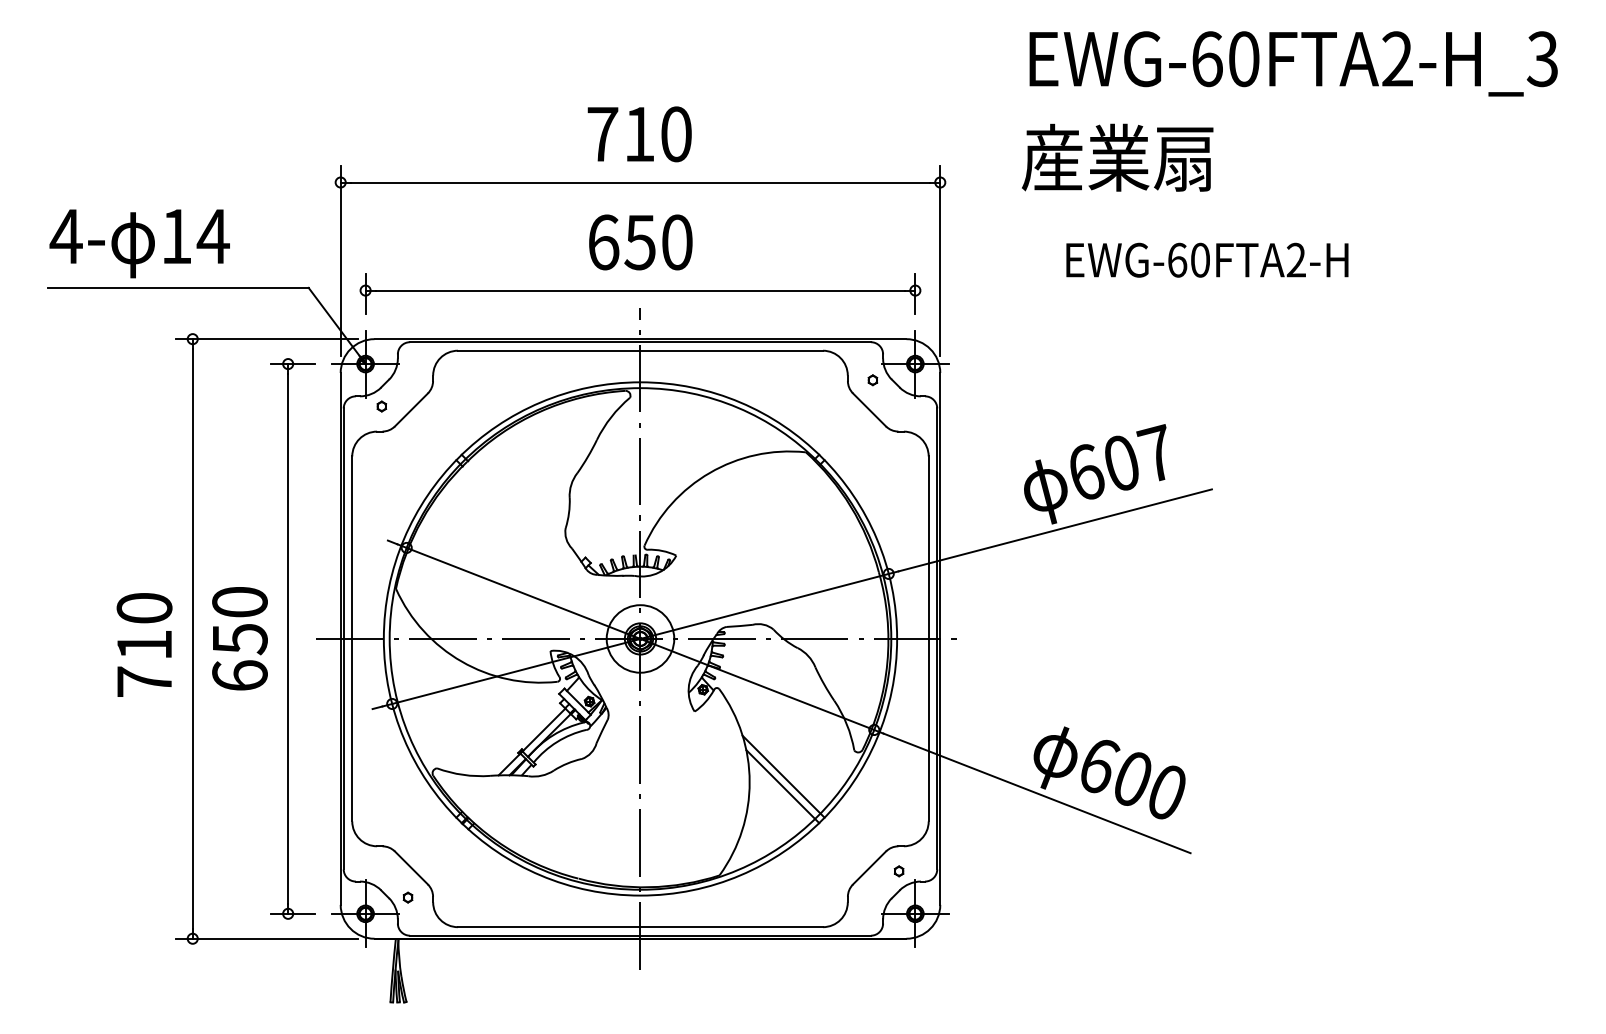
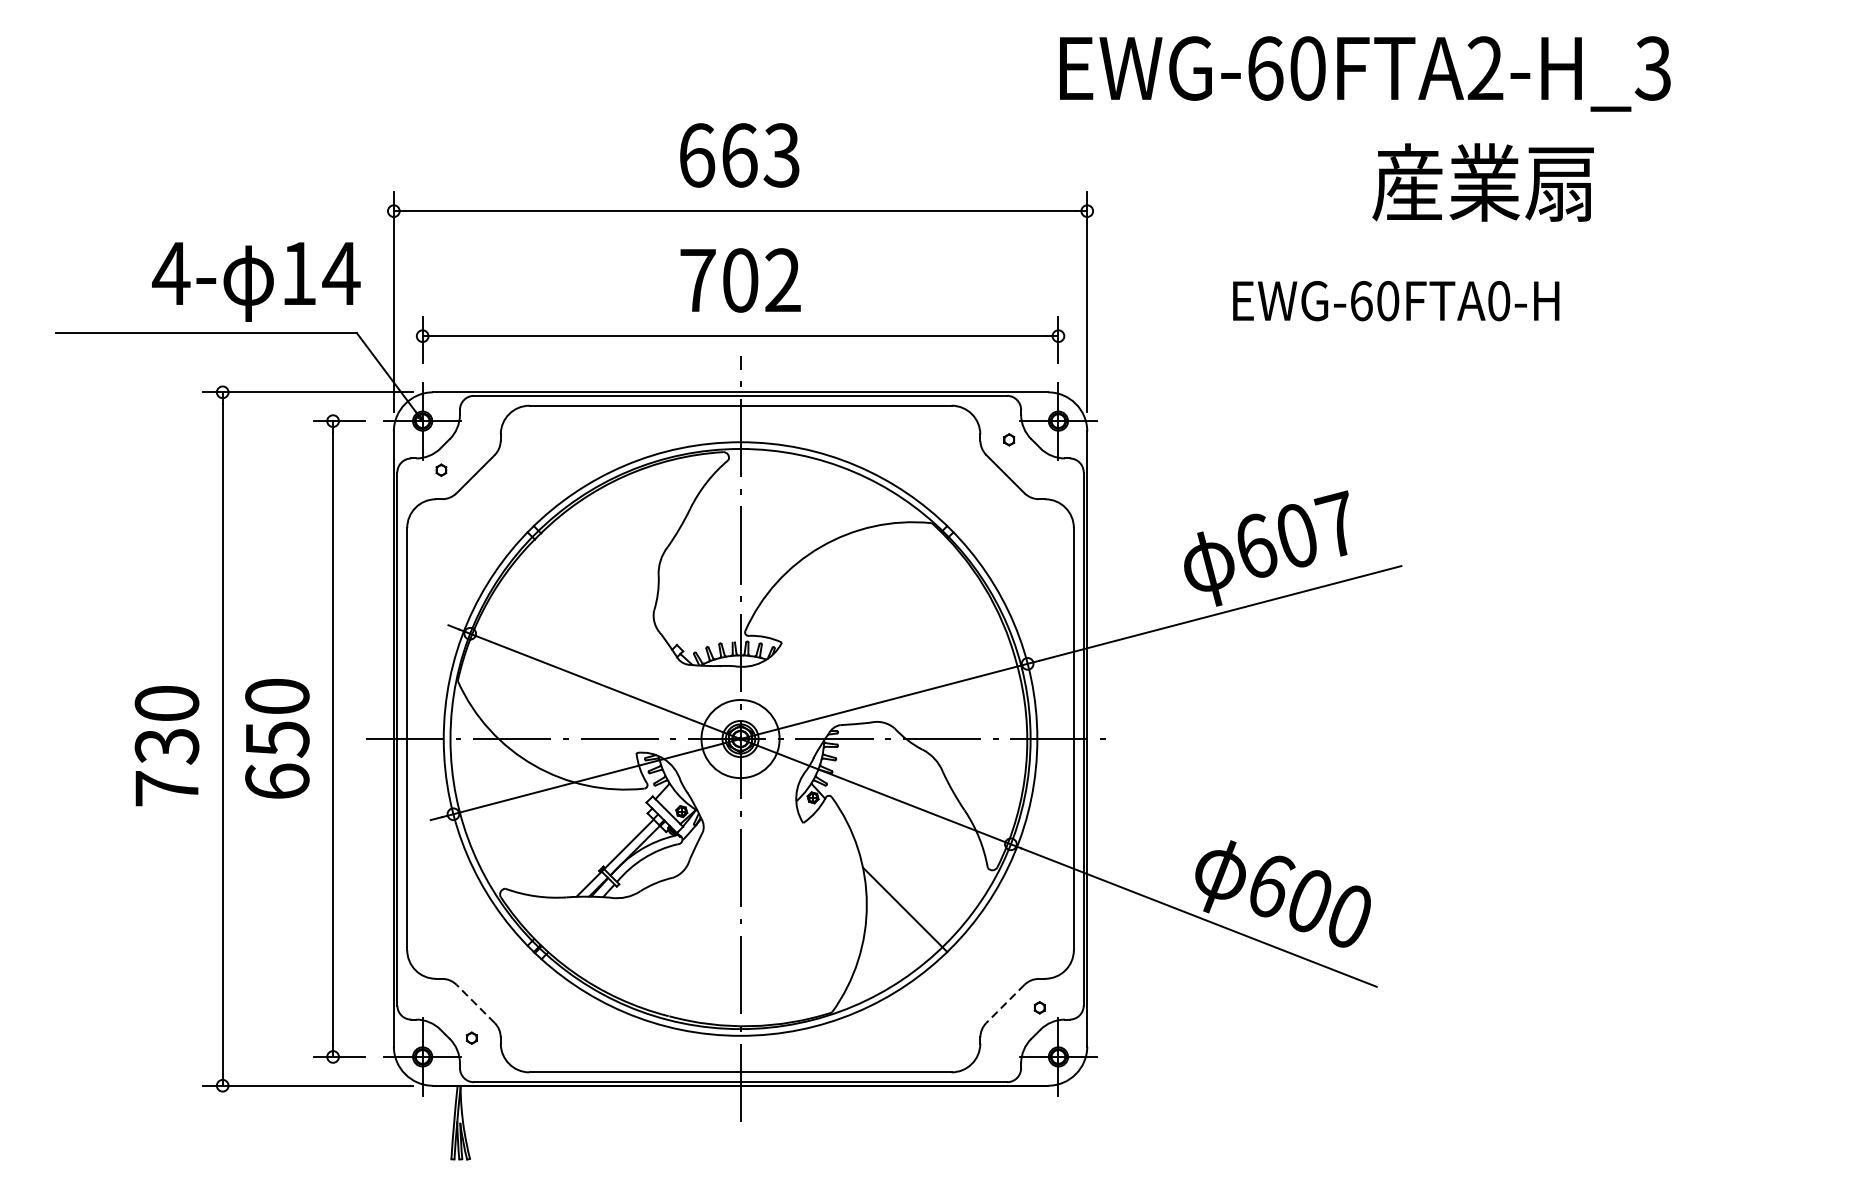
text: (1293, 63) -> (1365, 73), moved
text: (639, 134) -> (739, 155), 710 -> 663
text: (1117, 157) -> (1483, 182), moved
text: (640, 242) -> (740, 280), 650 -> 702
text: (139, 243) -> (255, 281), moved
text: (1295, 259) -> (1498, 300), EWG-60FTA2-H -> EWG-60FTA0-H
text: (144, 645) -> (166, 746), 710 -> 730
line: (783, 776) -> (905, 898), removed
line: (411, 867) -> (475, 1003), solid -> dashed
line: (869, 868) -> (1005, 1004), solid -> dashed

